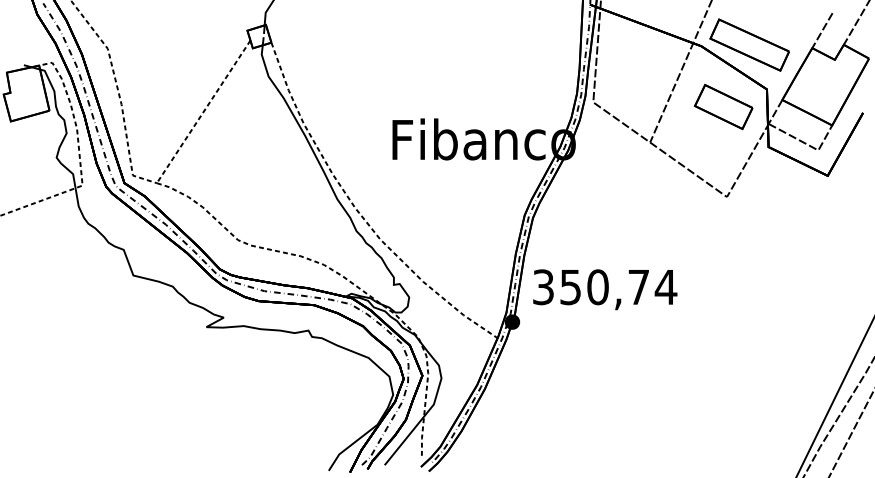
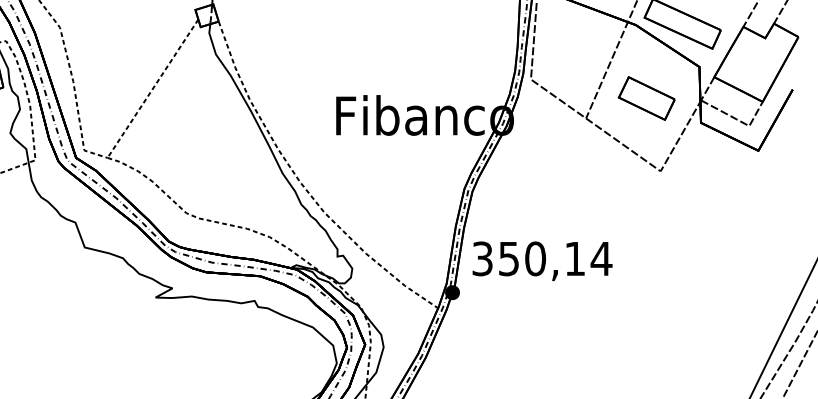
part: (723, 106) -> (646, 98), moved
text: (638, 287) -> (574, 259), 350,74 -> 350,14

